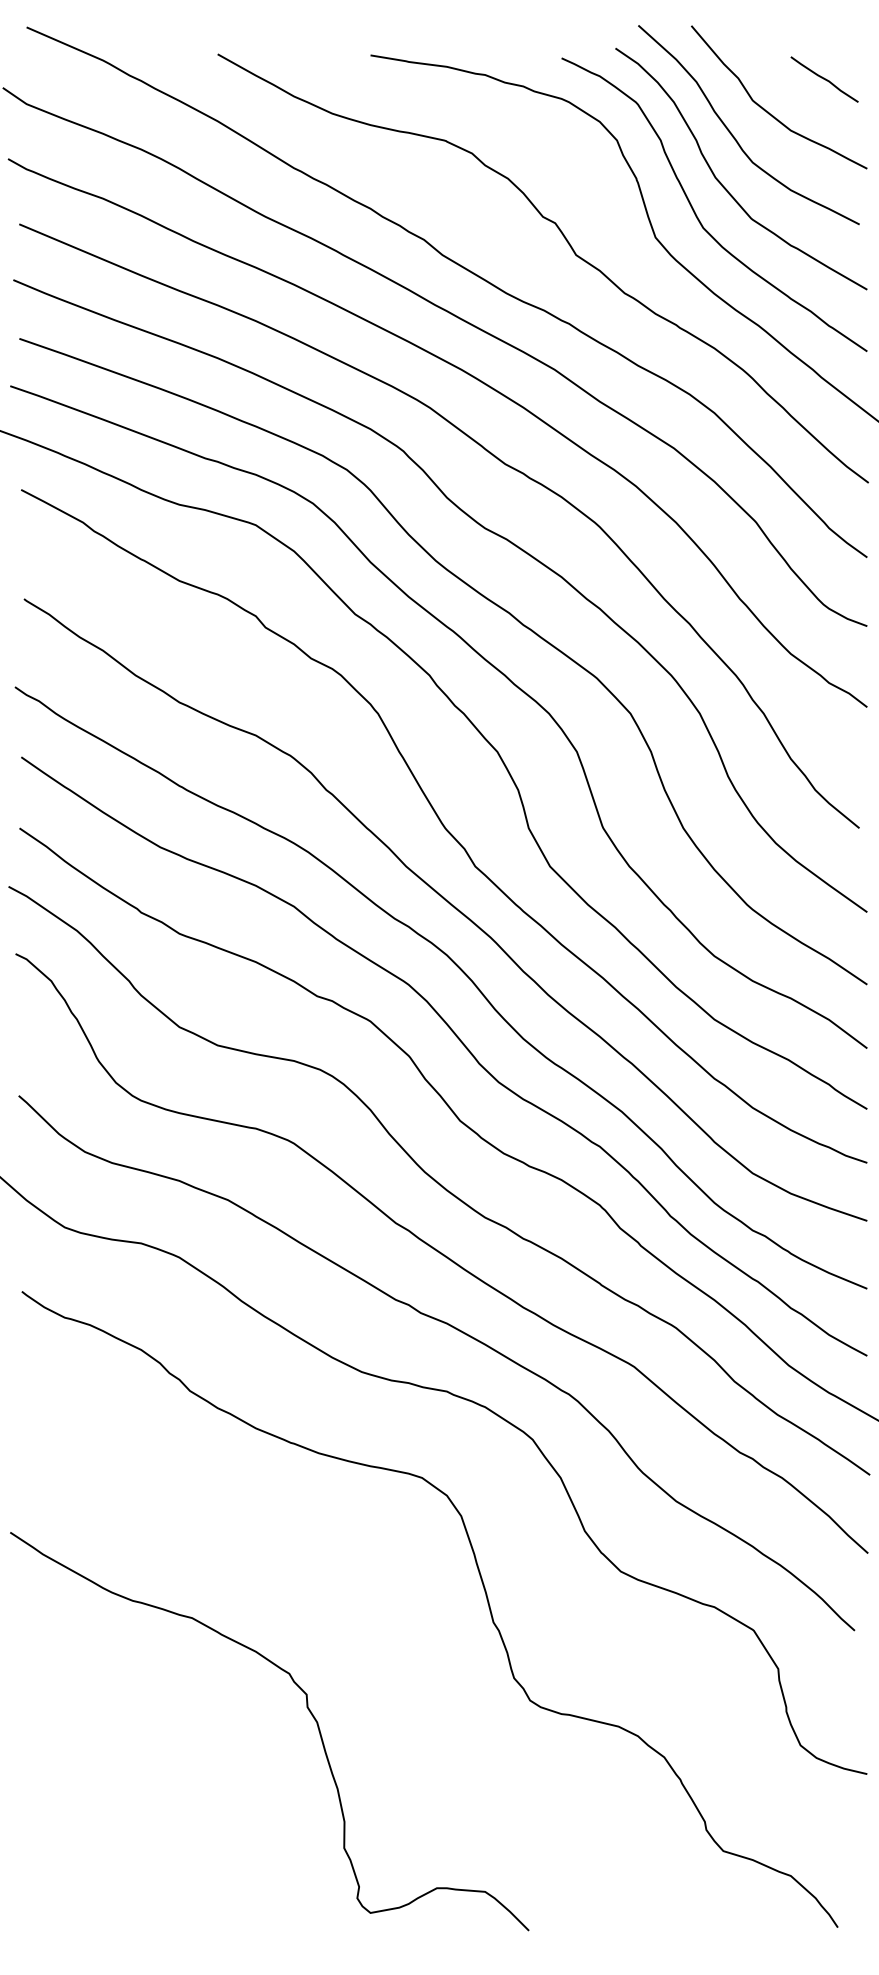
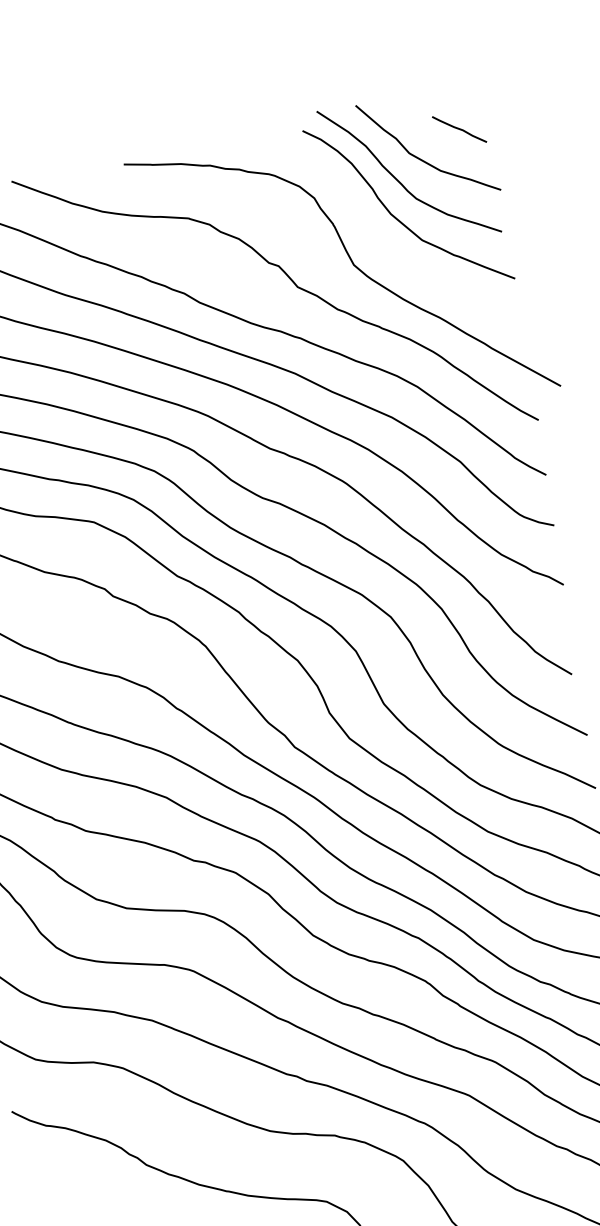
curve: (696, 213) -> (381, 242), removed

